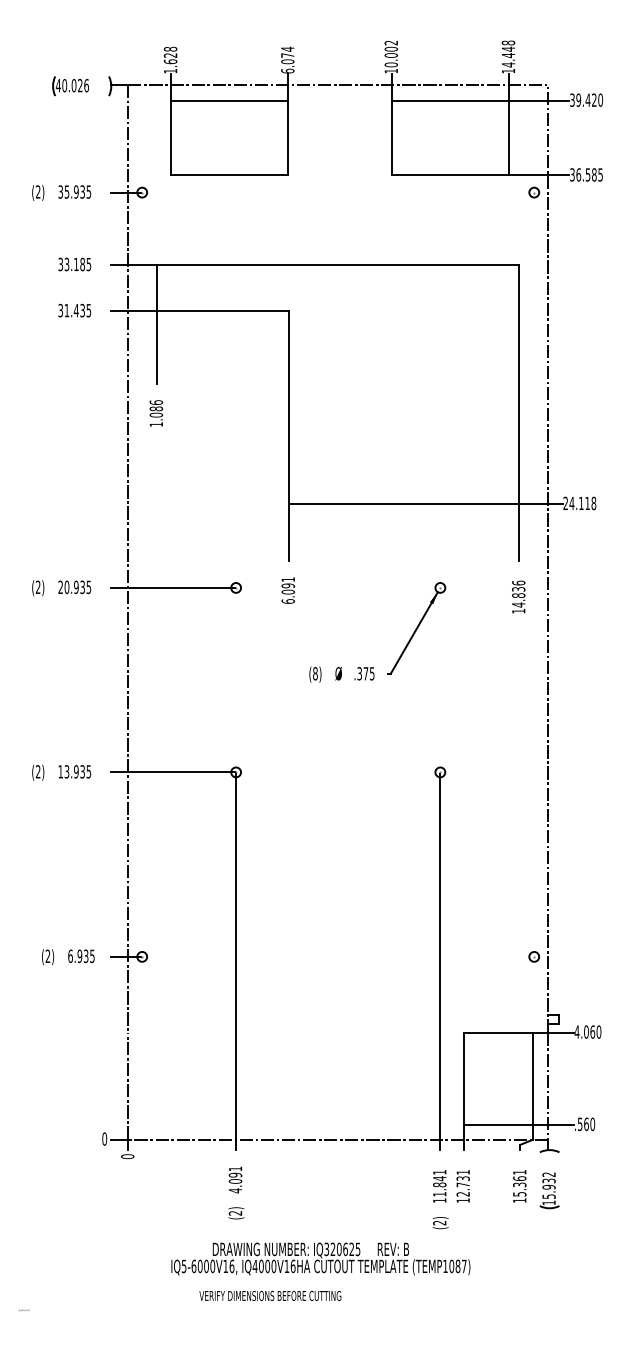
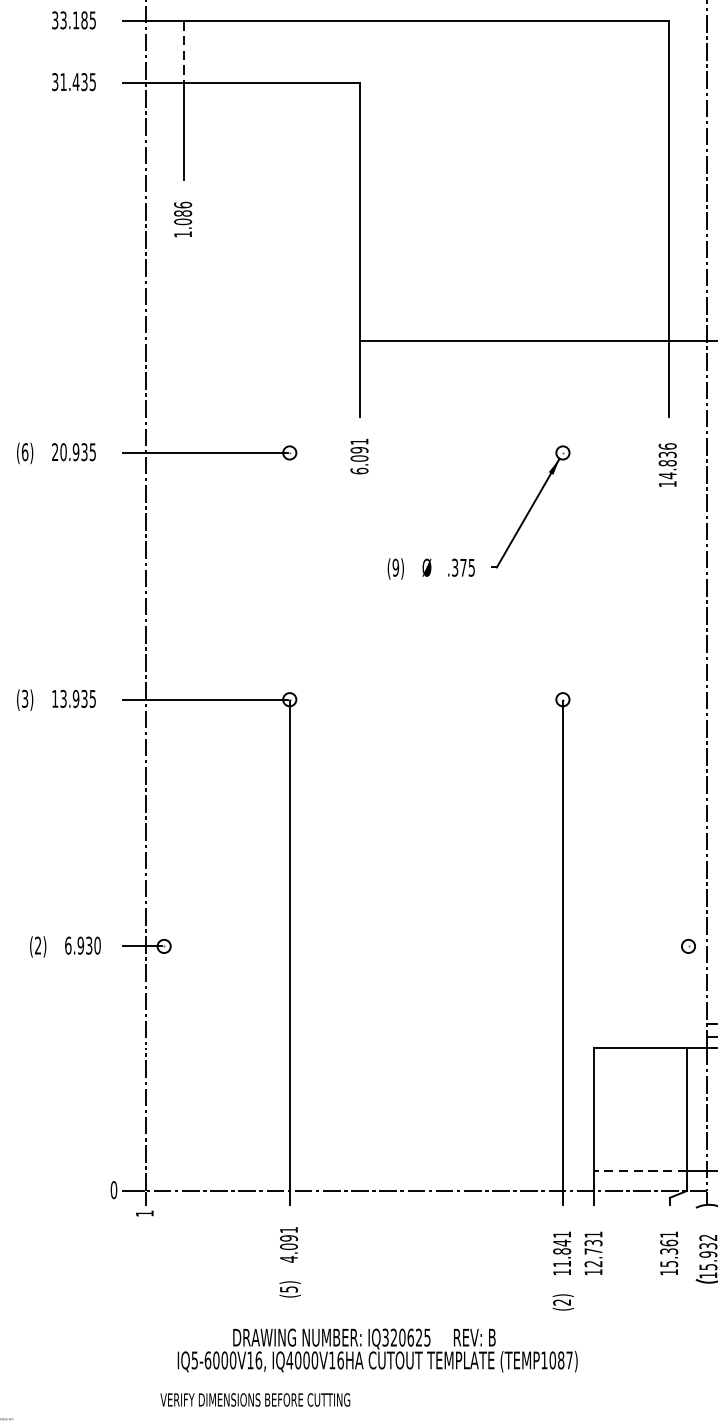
line: (156, 288) -> (183, 52), solid -> dashed
text: (37, 587) -> (24, 452), (2) -> (6)
text: (315, 673) -> (395, 567), (8) -> (9)
text: (37, 771) -> (24, 698), (2) -> (3)
text: (92, 956) -> (97, 945), 6.935 -> 6.930
line: (498, 1124) -> (640, 1170), solid -> dashed
text: (127, 1156) -> (144, 1213), 0 -> 1
text: (235, 1213) -> (288, 1289), (2) -> (5)
text: (320, 1258) -> (377, 1349), moved
text: (270, 1295) -> (255, 1399), moved

